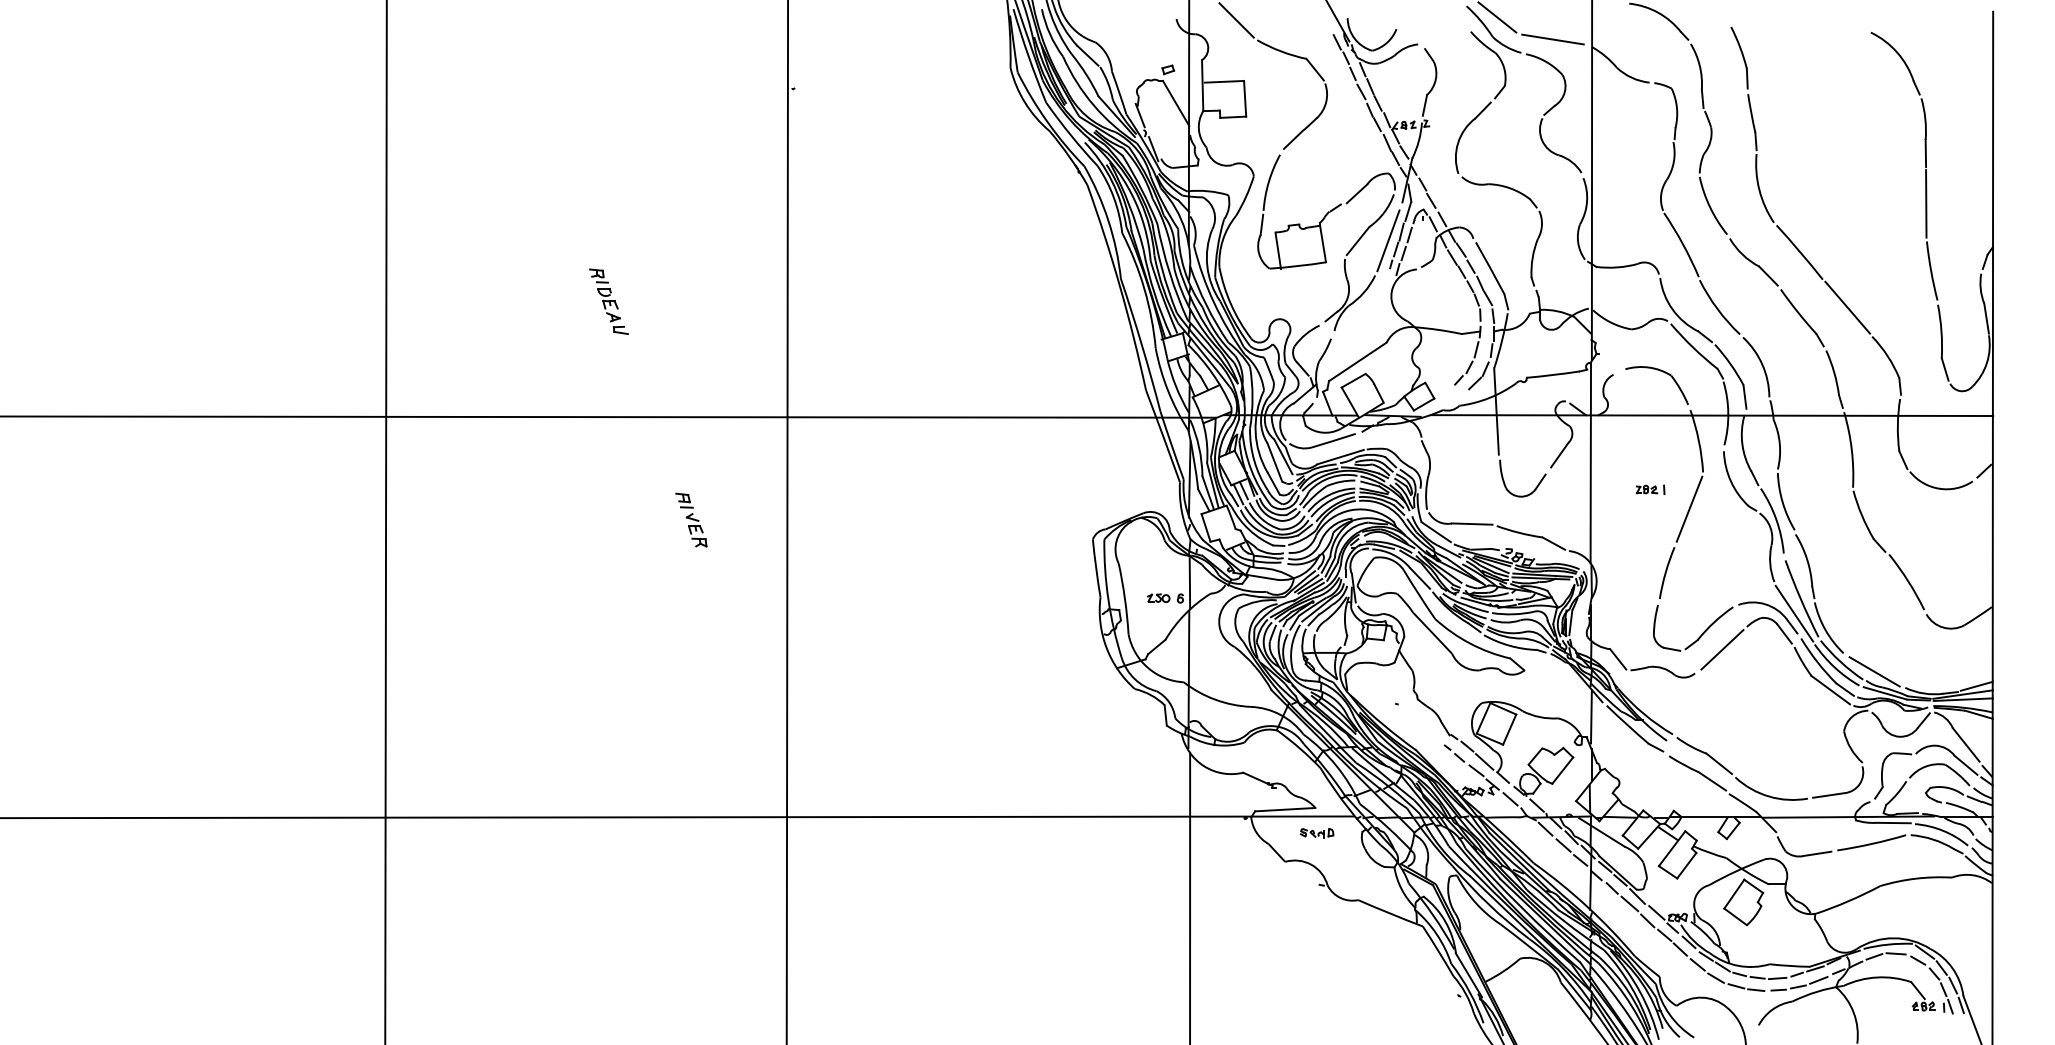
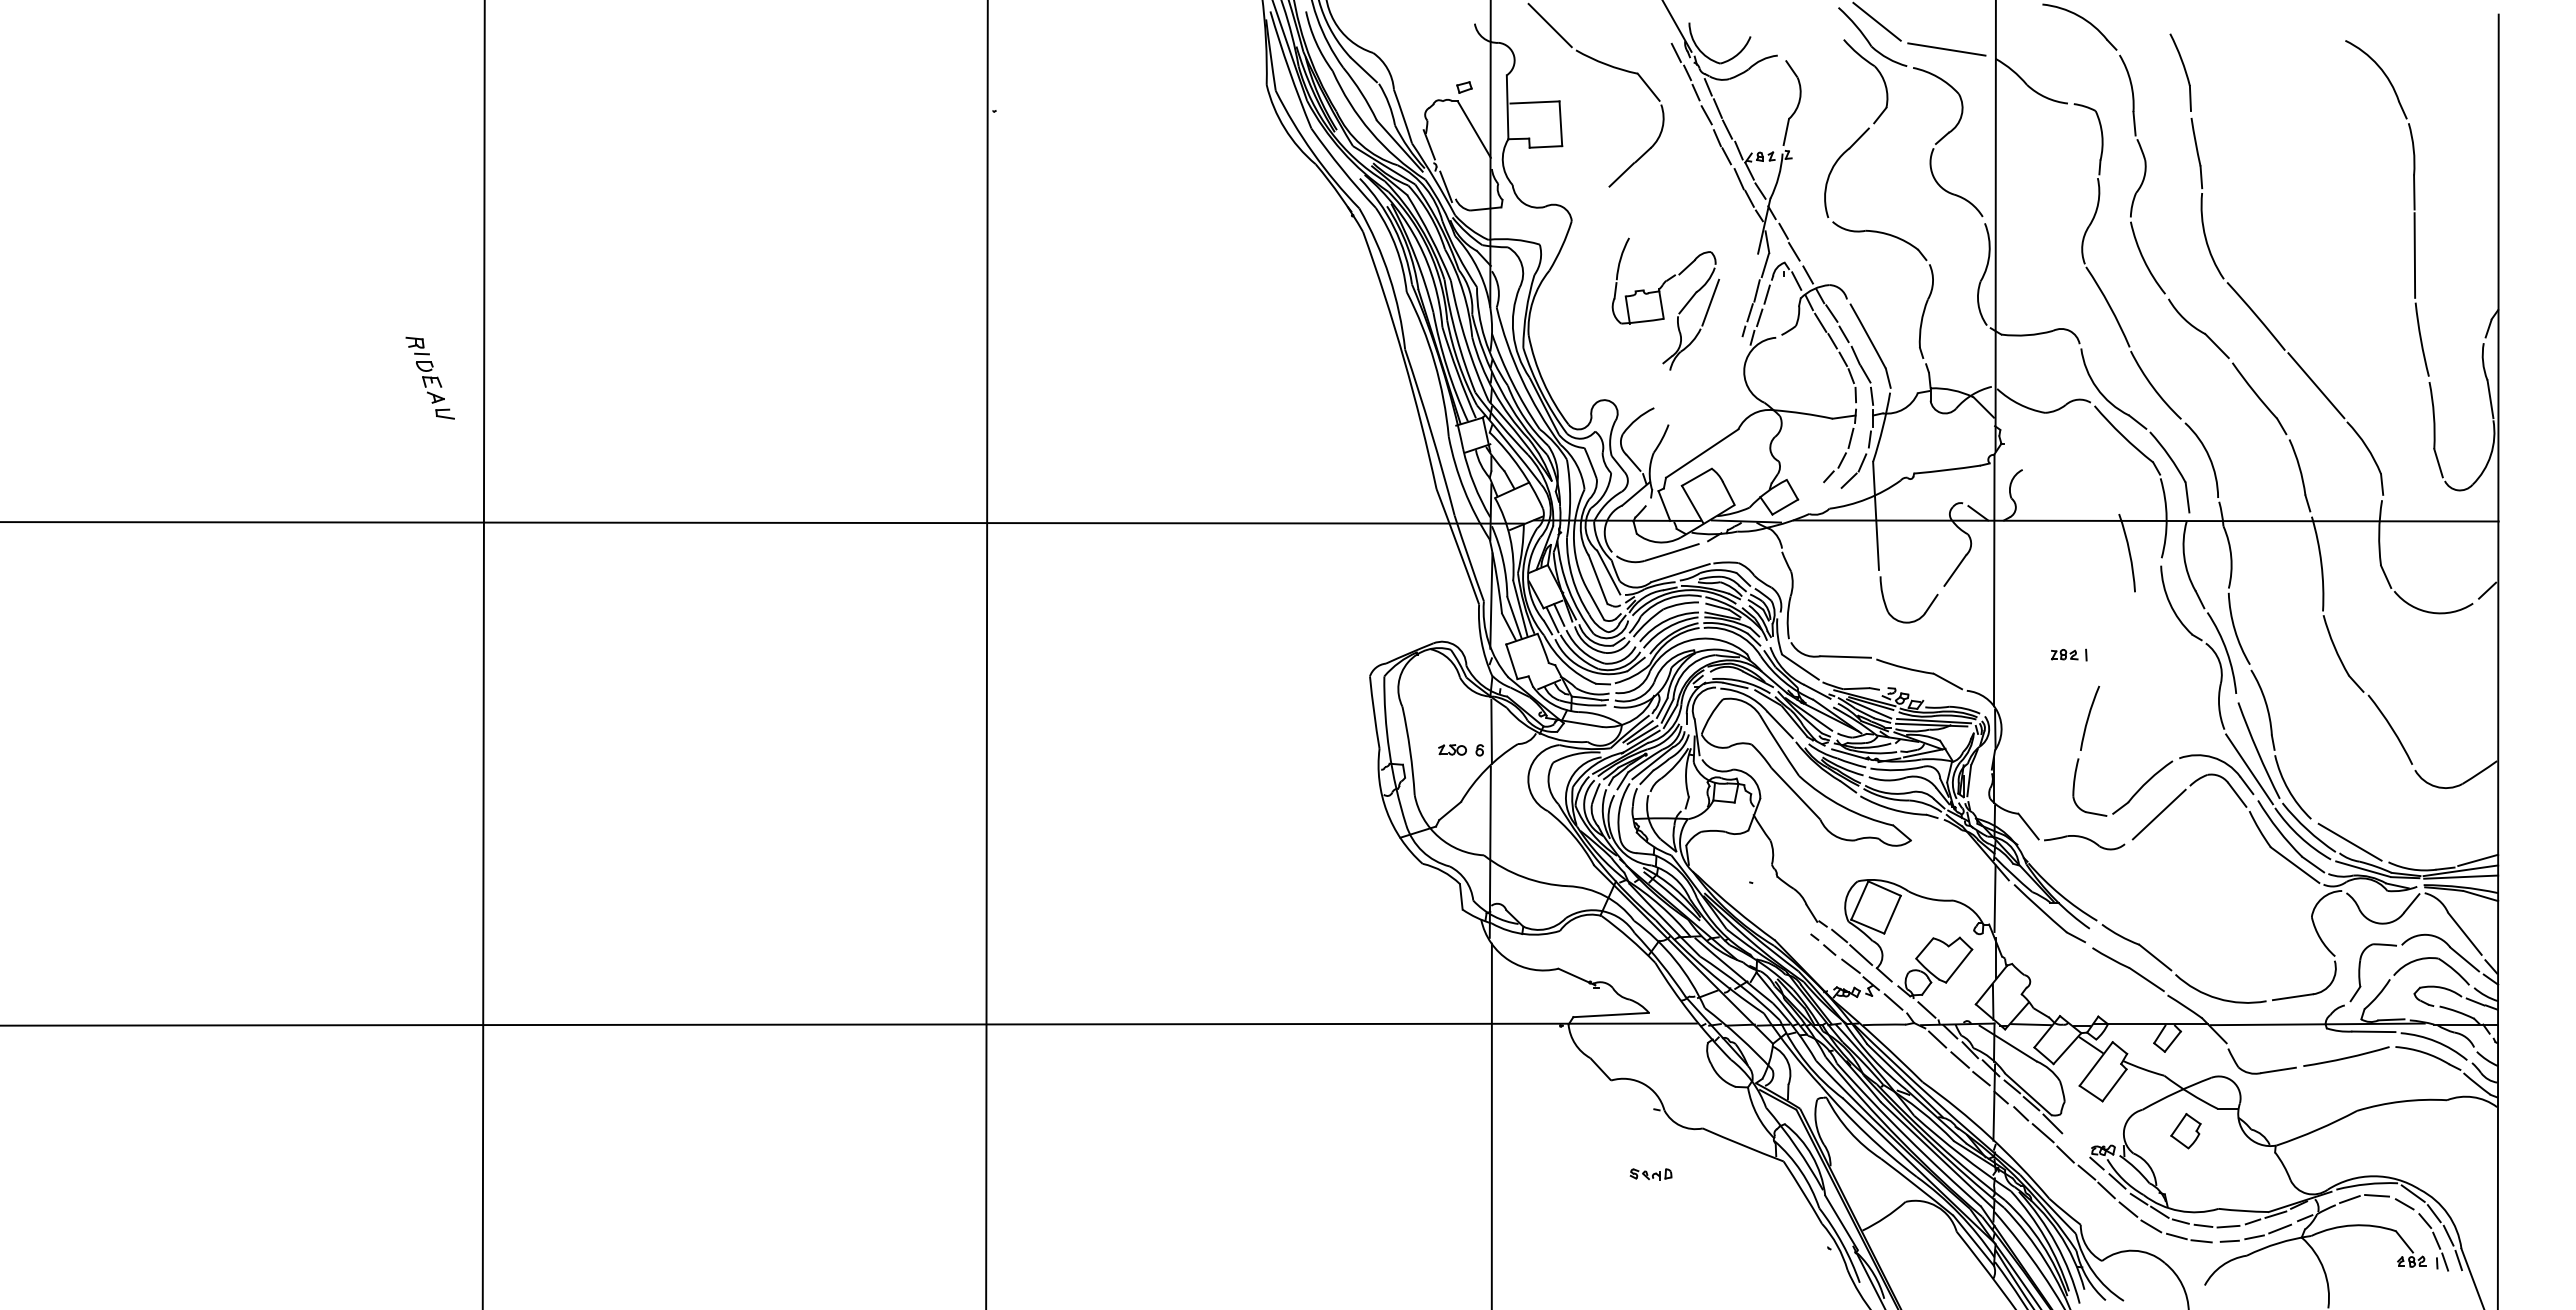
part: (1328, 242) -> (1665, 303), size x0.6
part: (608, 301) -> (429, 377), moved
part: (1660, 371) -> (2081, 465), removed
part: (1650, 489) -> (2069, 654), moved
line: (1689, 509) -> (2118, 638), removed
part: (691, 519) -> (866, 651), removed
part: (1316, 833) -> (1650, 1174), moved
part: (1743, 901) -> (2185, 1130), size x0.6
line: (1656, 912) -> (2076, 1143), removed

